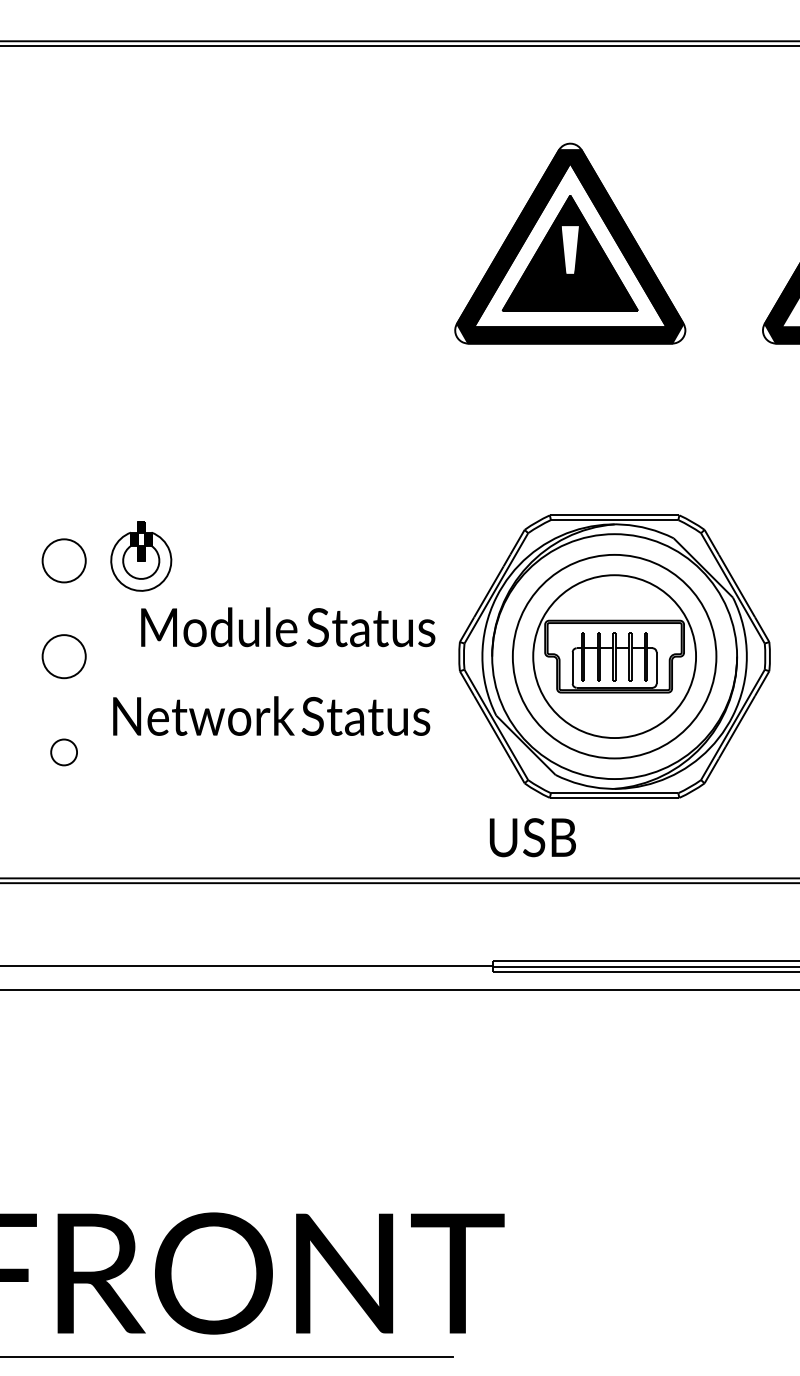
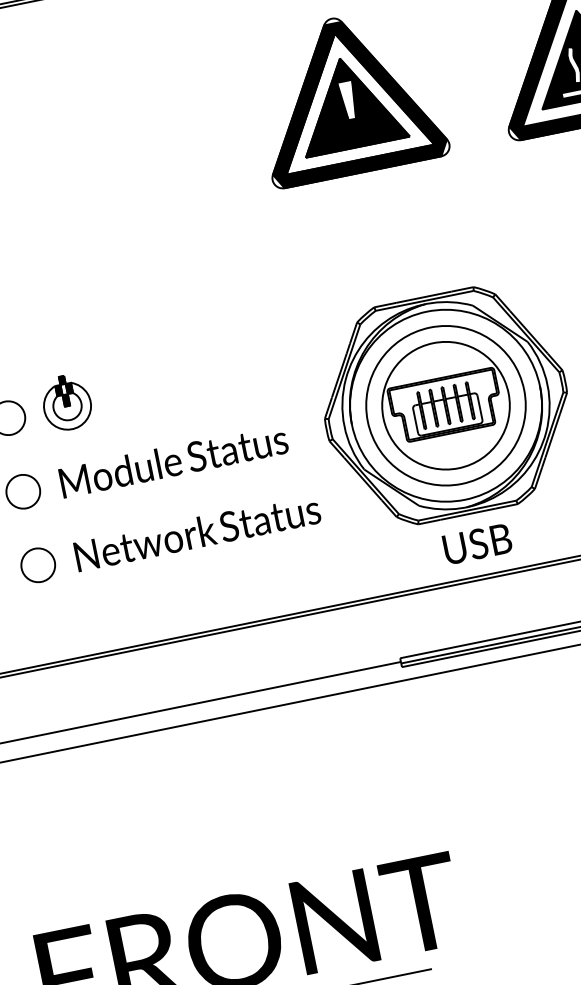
text: (288, 627) -> (174, 460), moved
text: (271, 715) -> (197, 532), moved
part: (63, 752) -> (37, 565), size x1.67
text: (532, 837) -> (477, 544), moved

